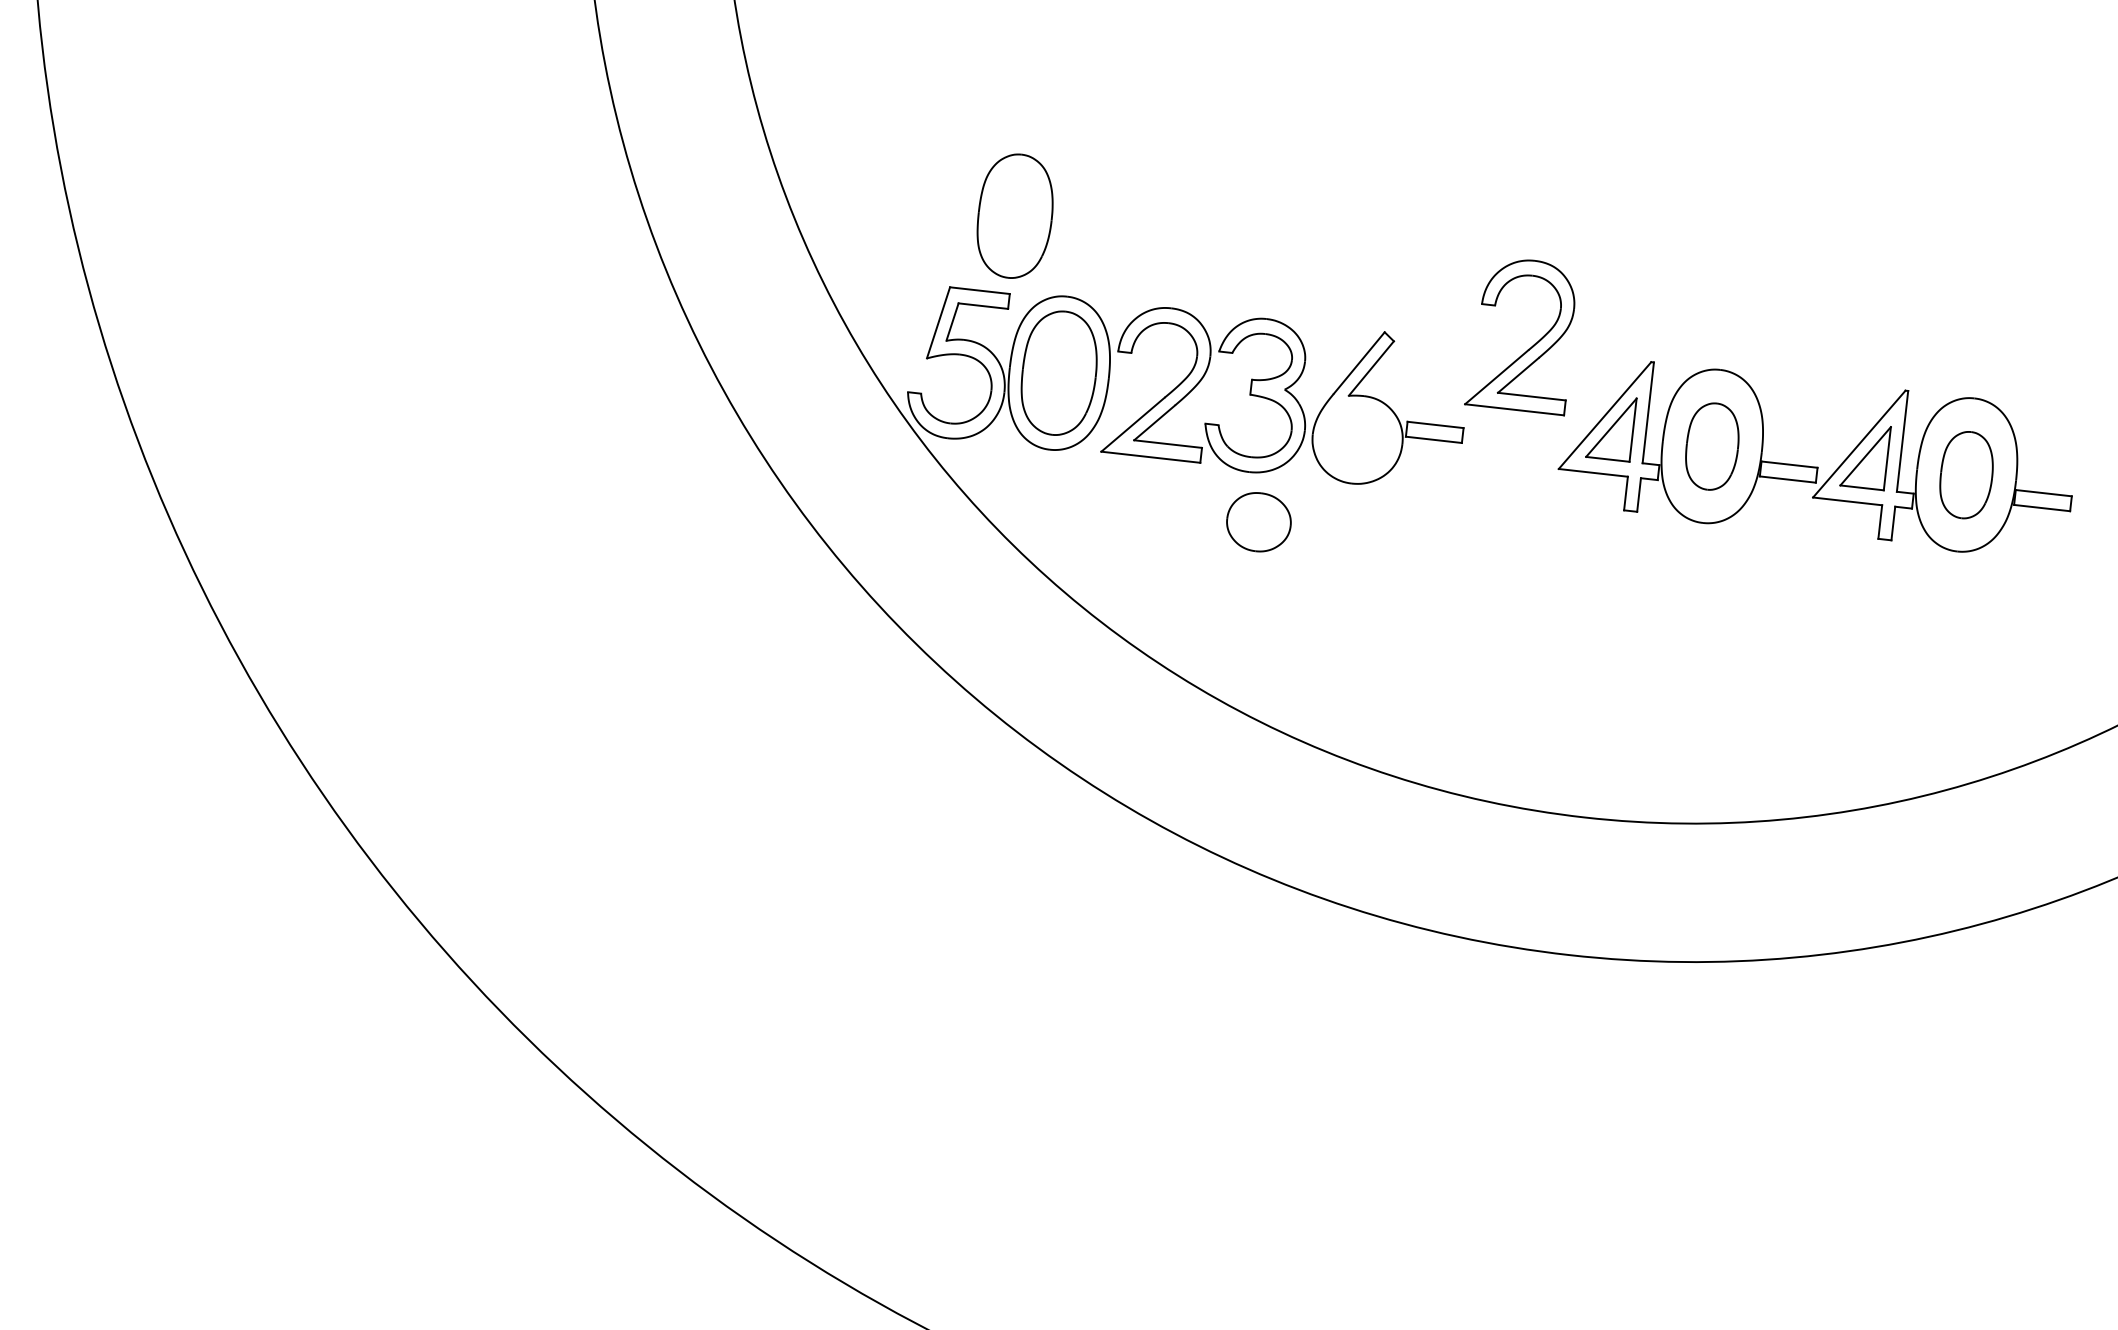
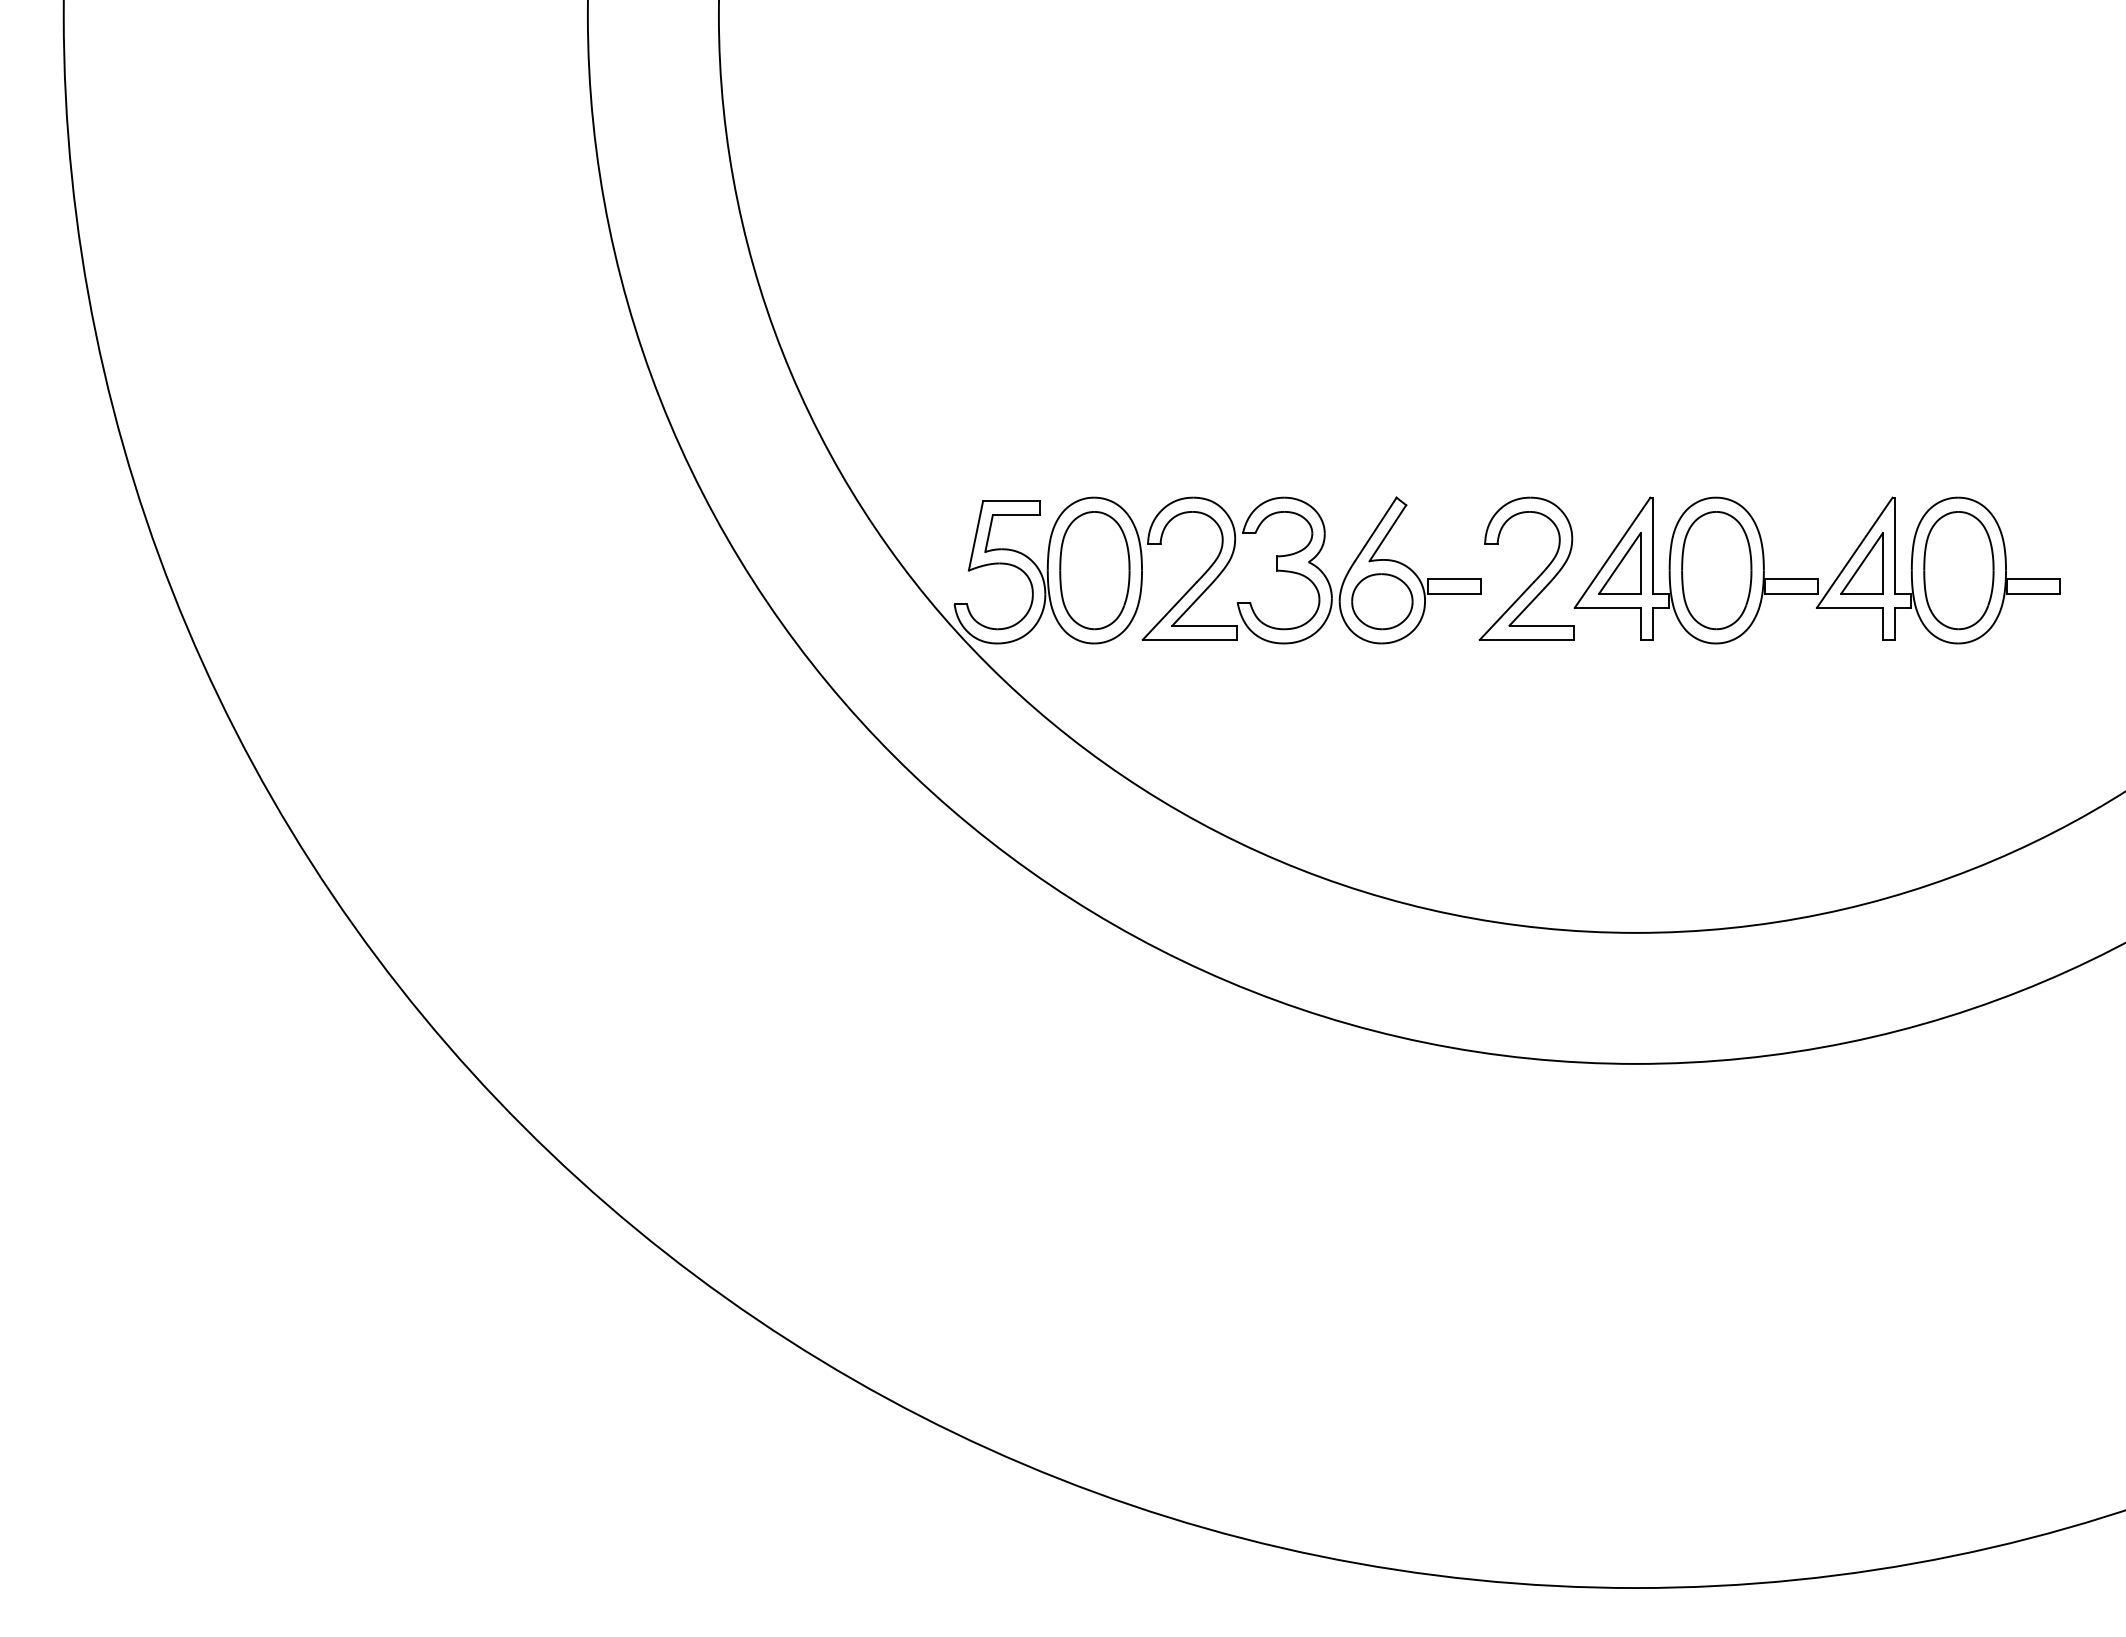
part: (1014, 216) -> (1036, 427), removed
part: (1533, 344) -> (1537, 576), moved
part: (1712, 446) -> (1716, 570), size x1.43
part: (1966, 474) -> (1958, 570), size x1.43
part: (1259, 522) -> (1382, 601), moved

